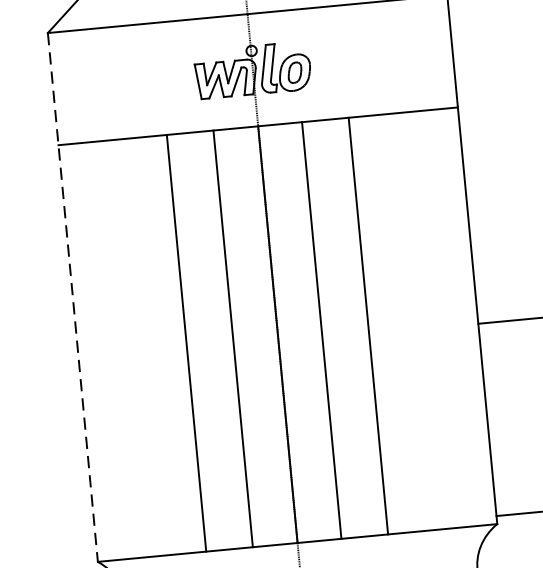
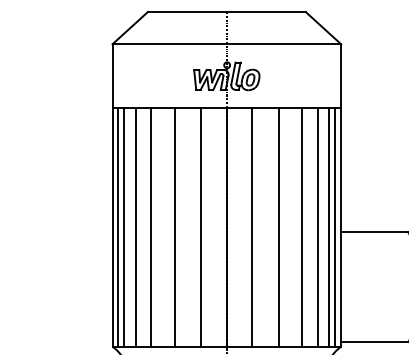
line: (72, 299) -> (112, 196), dashed -> solid
line: (467, 316) -> (335, 227), added
line: (457, 317) -> (329, 227), added
line: (436, 319) -> (317, 227), added
line: (408, 322) -> (301, 227), added
line: (146, 346) -> (151, 227), added
line: (118, 349) -> (135, 227), added
line: (99, 351) -> (124, 227), added
line: (88, 352) -> (118, 227), added

